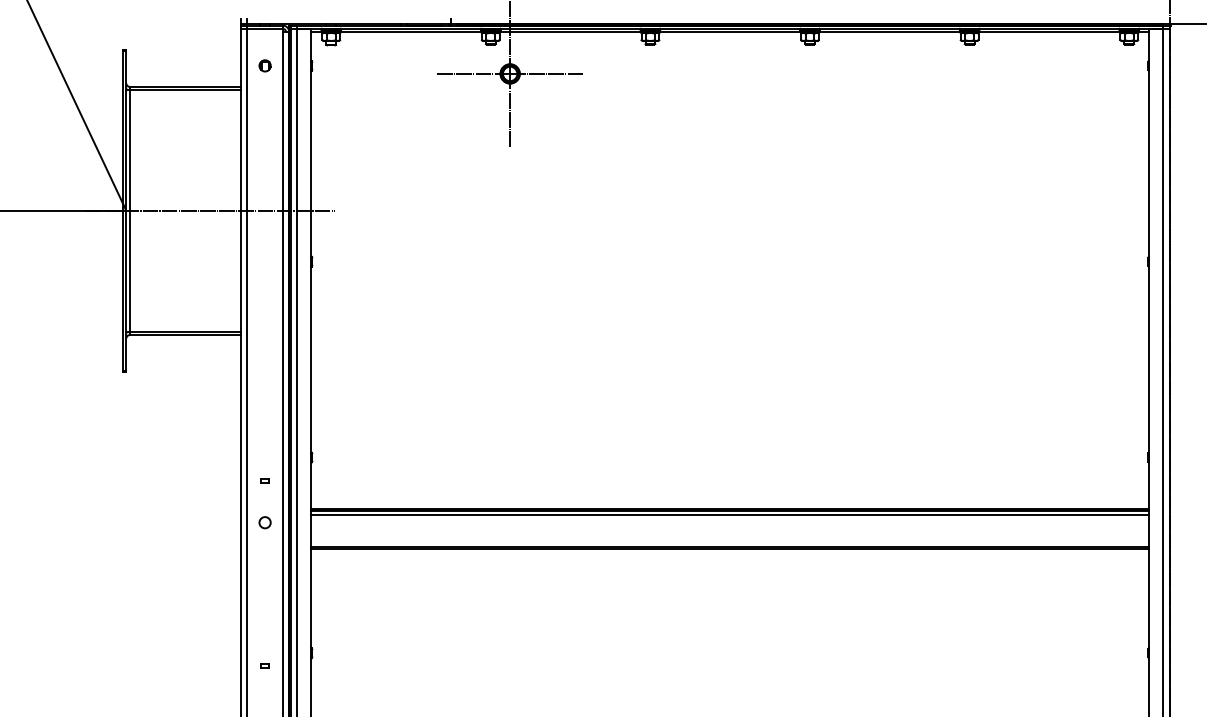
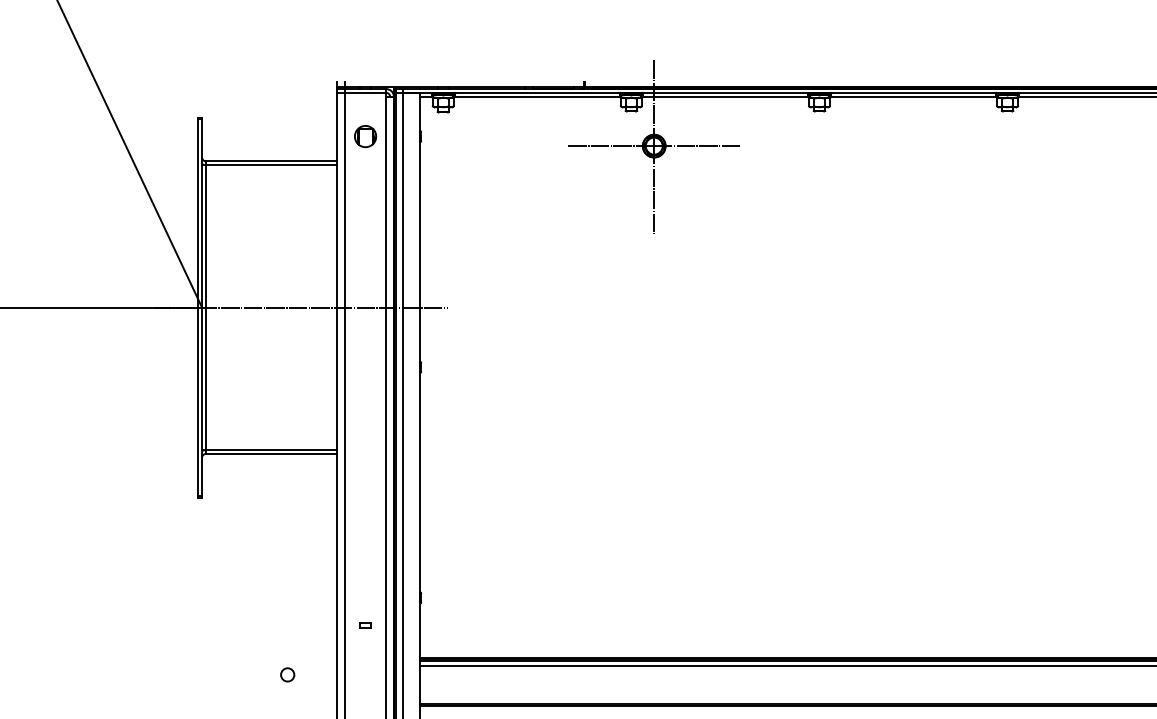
part: (264, 65) -> (364, 136), size x1.6
circle: (264, 522) -> (286, 674), moved

